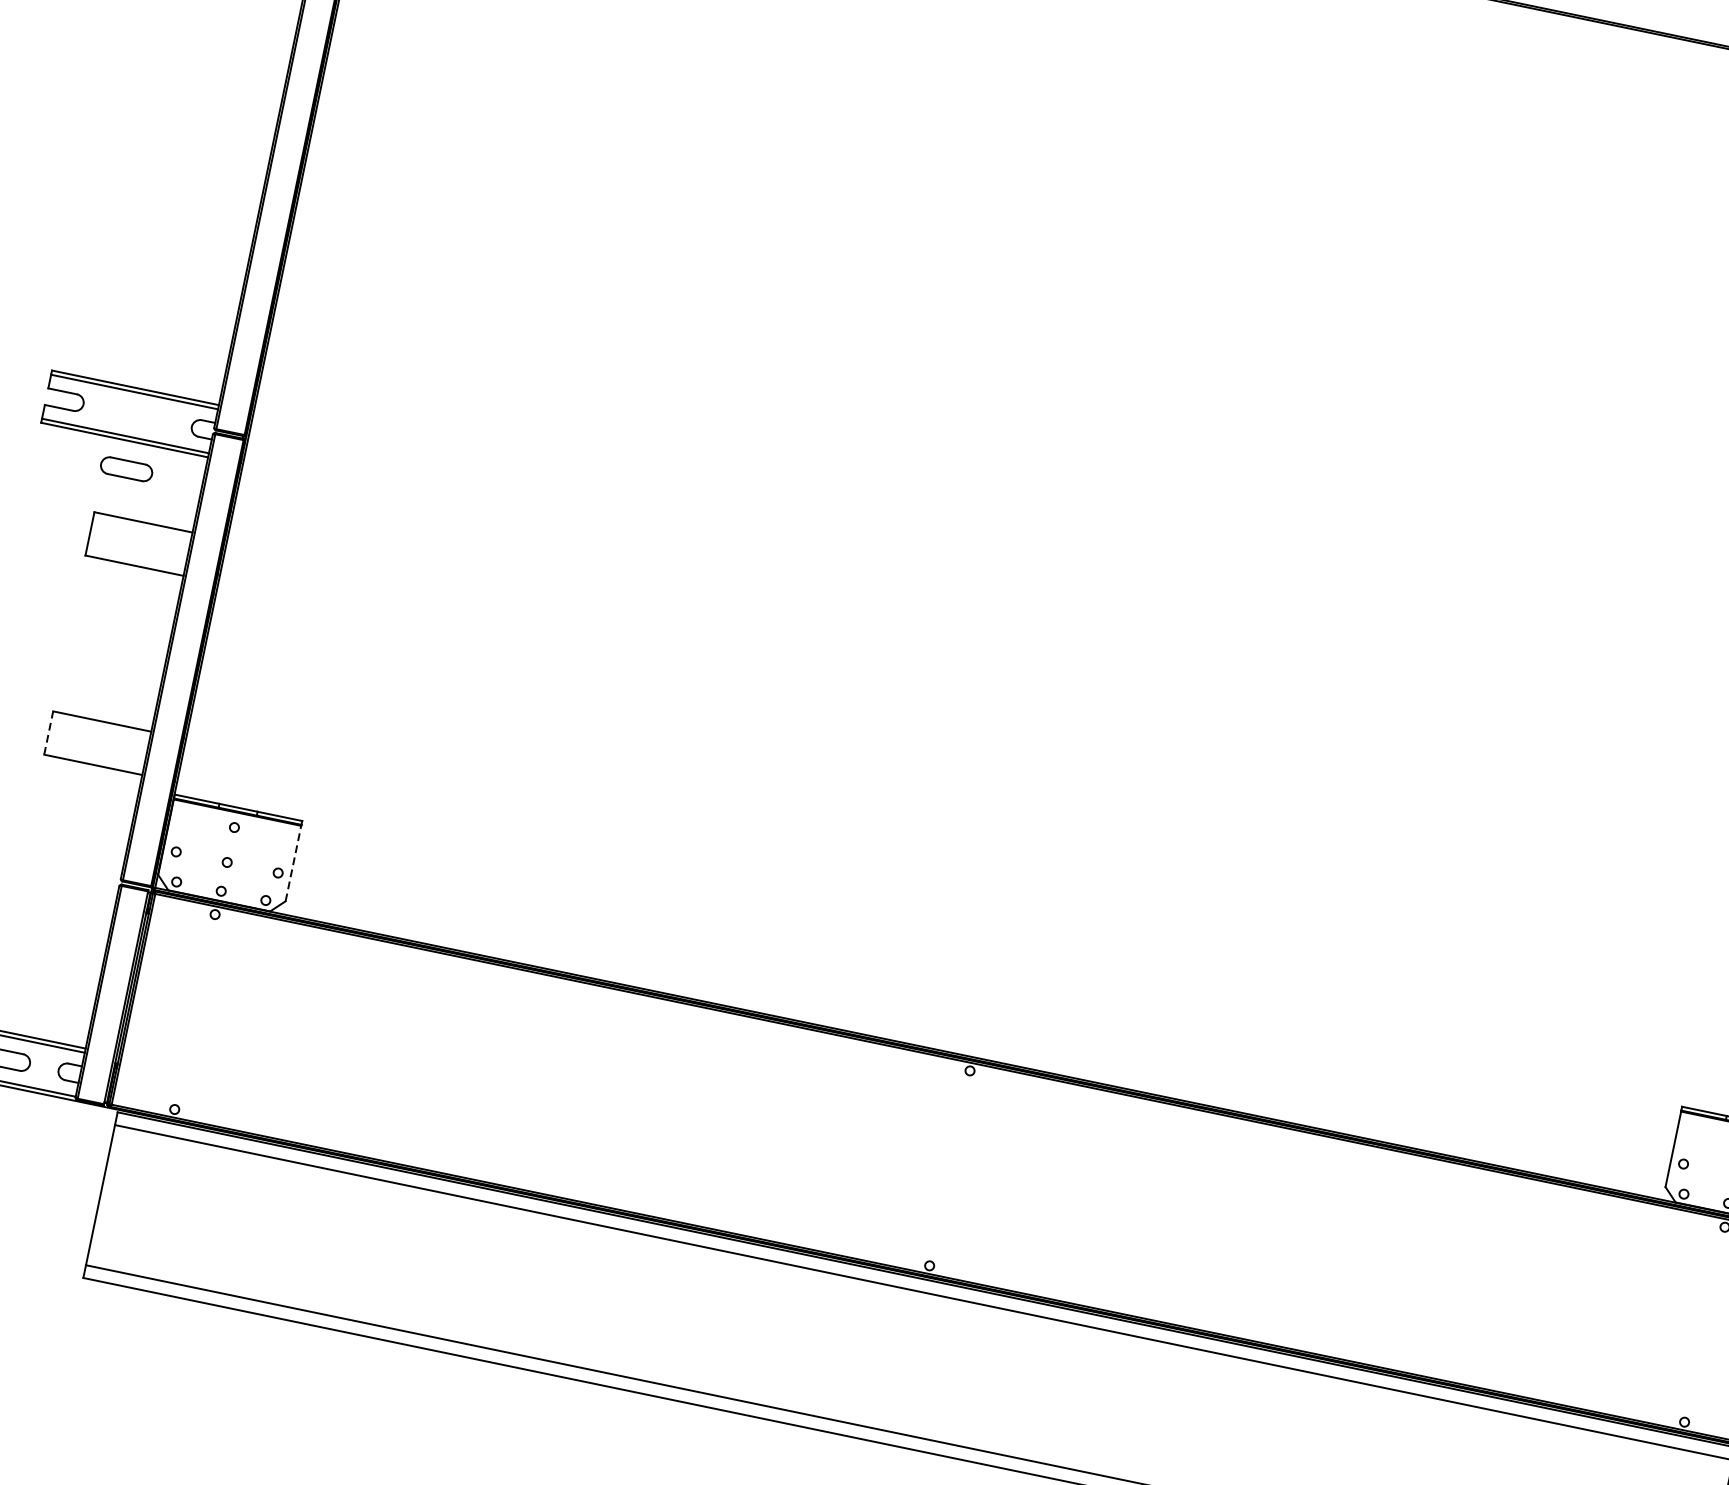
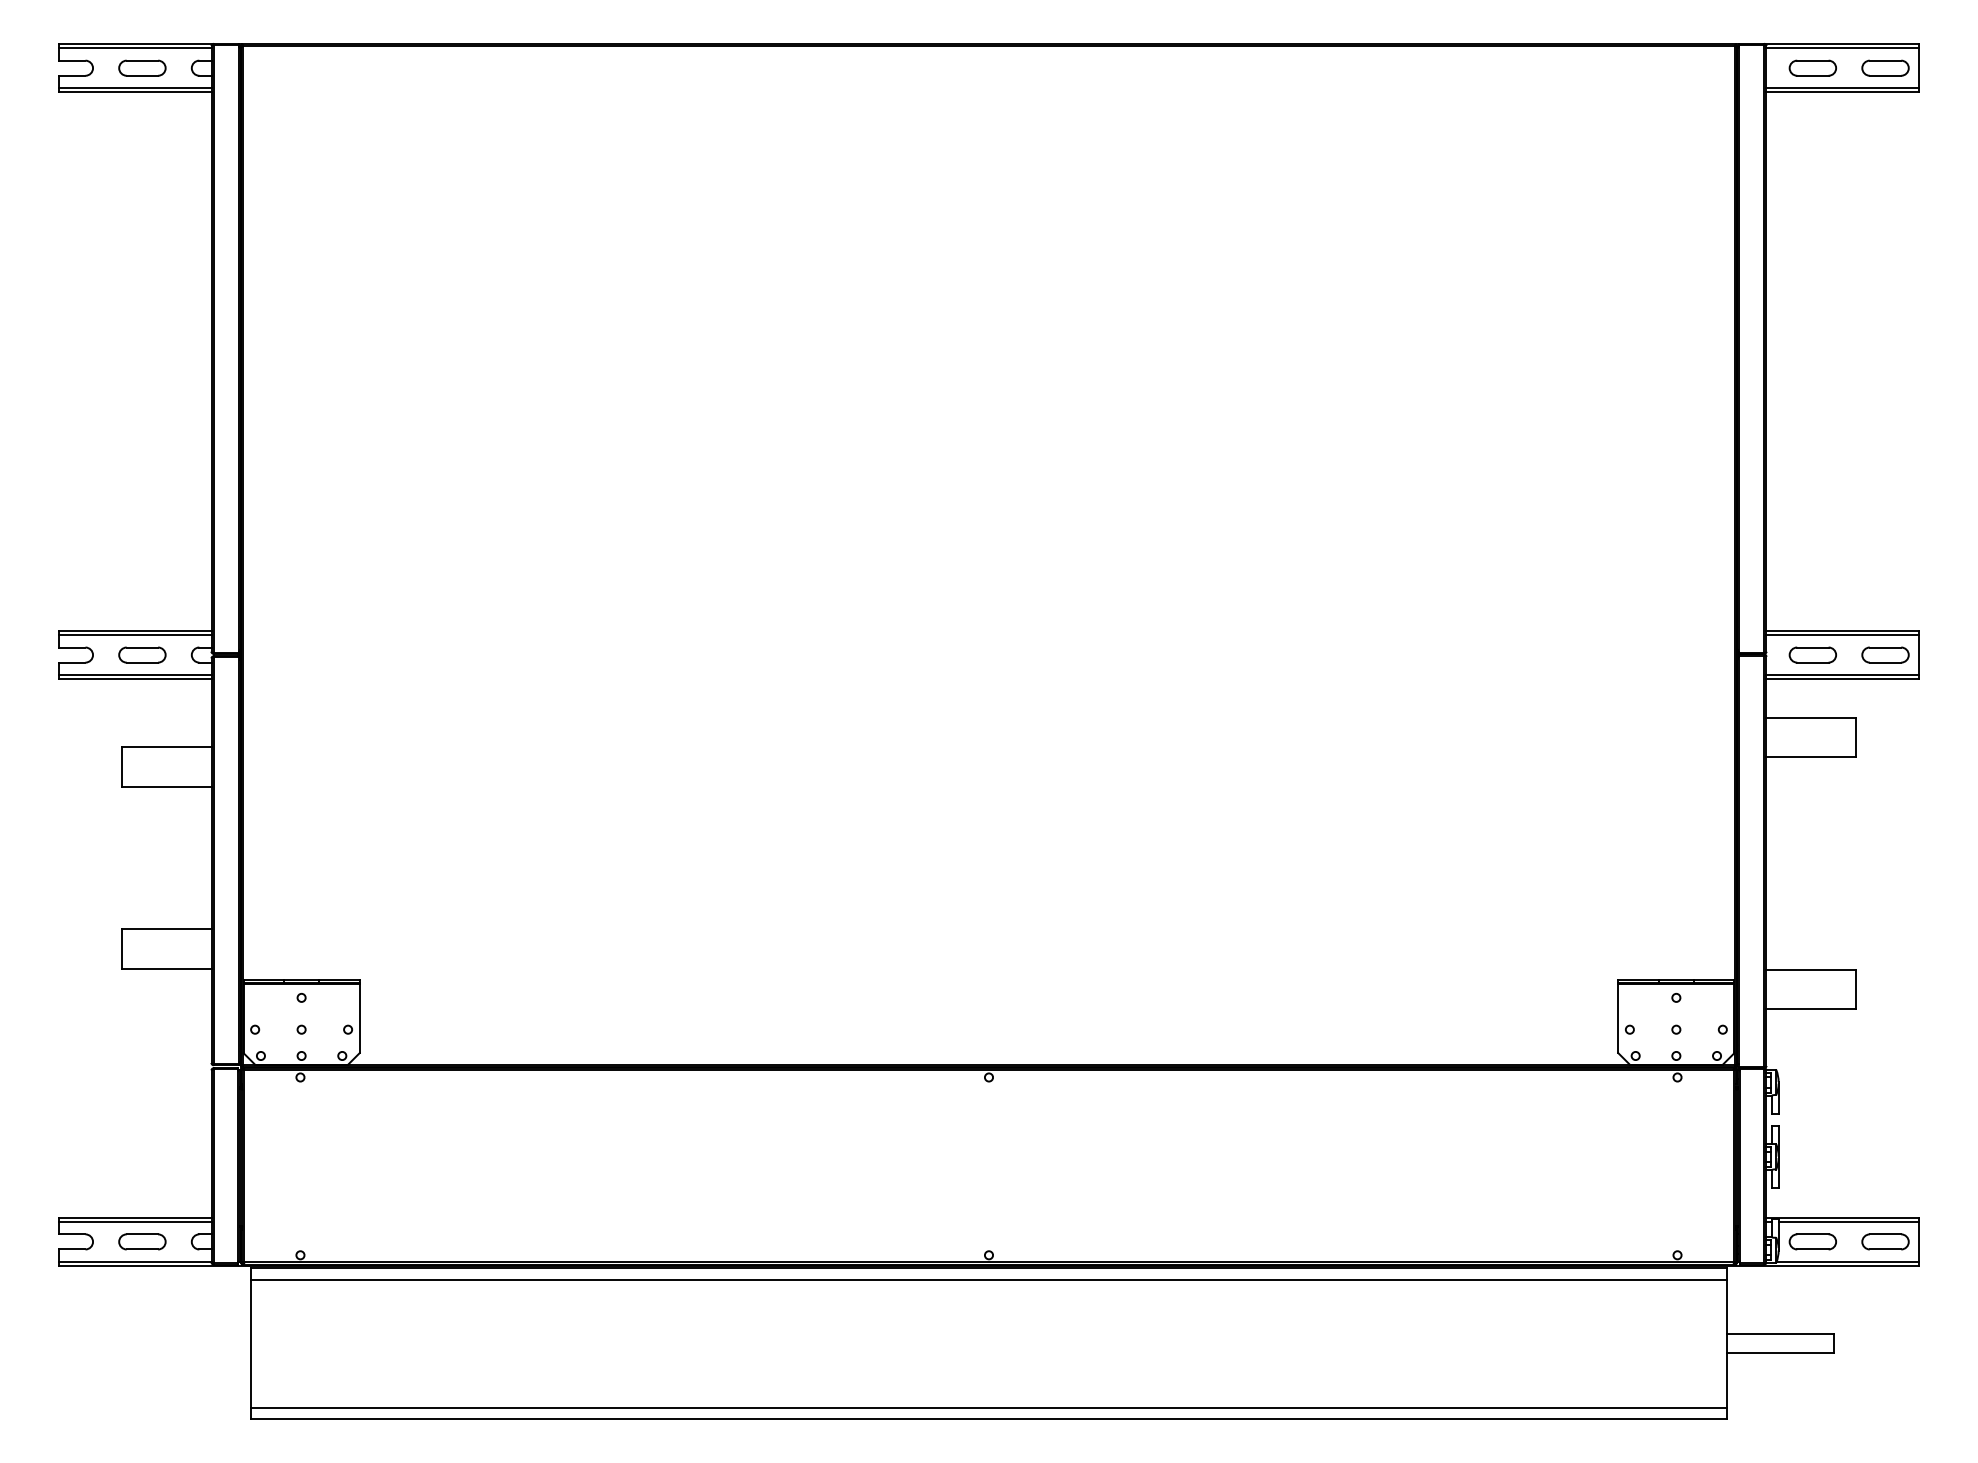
part: (126, 468) -> (142, 654), moved
line: (49, 732) -> (122, 948), dashed -> solid
line: (293, 863) -> (359, 1018), dashed -> solid

